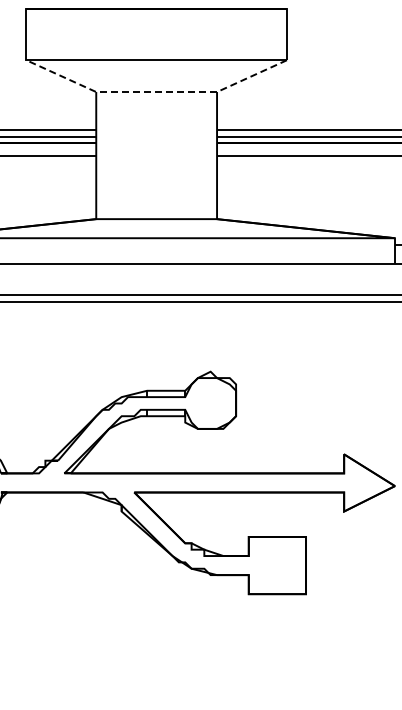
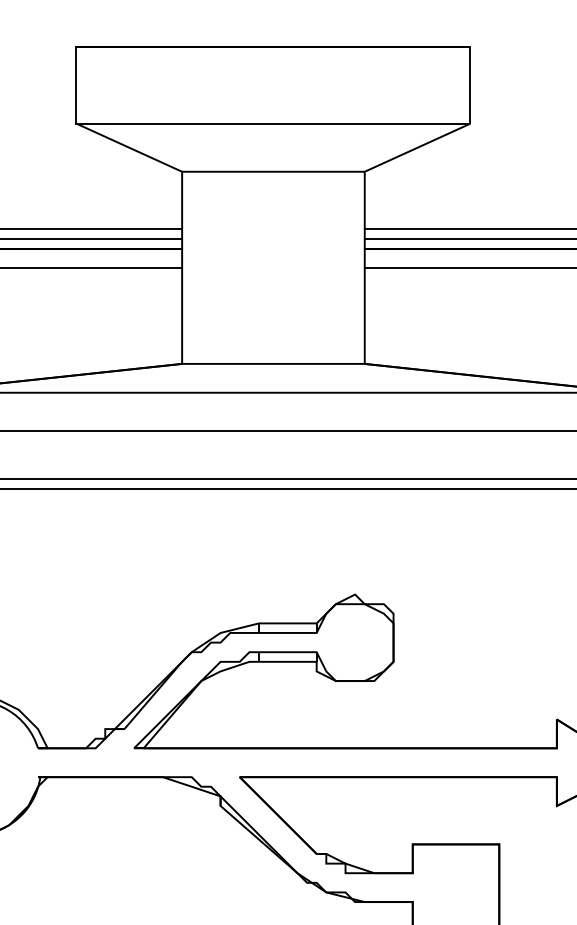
line: (156, 92) -> (273, 172), dashed -> solid

